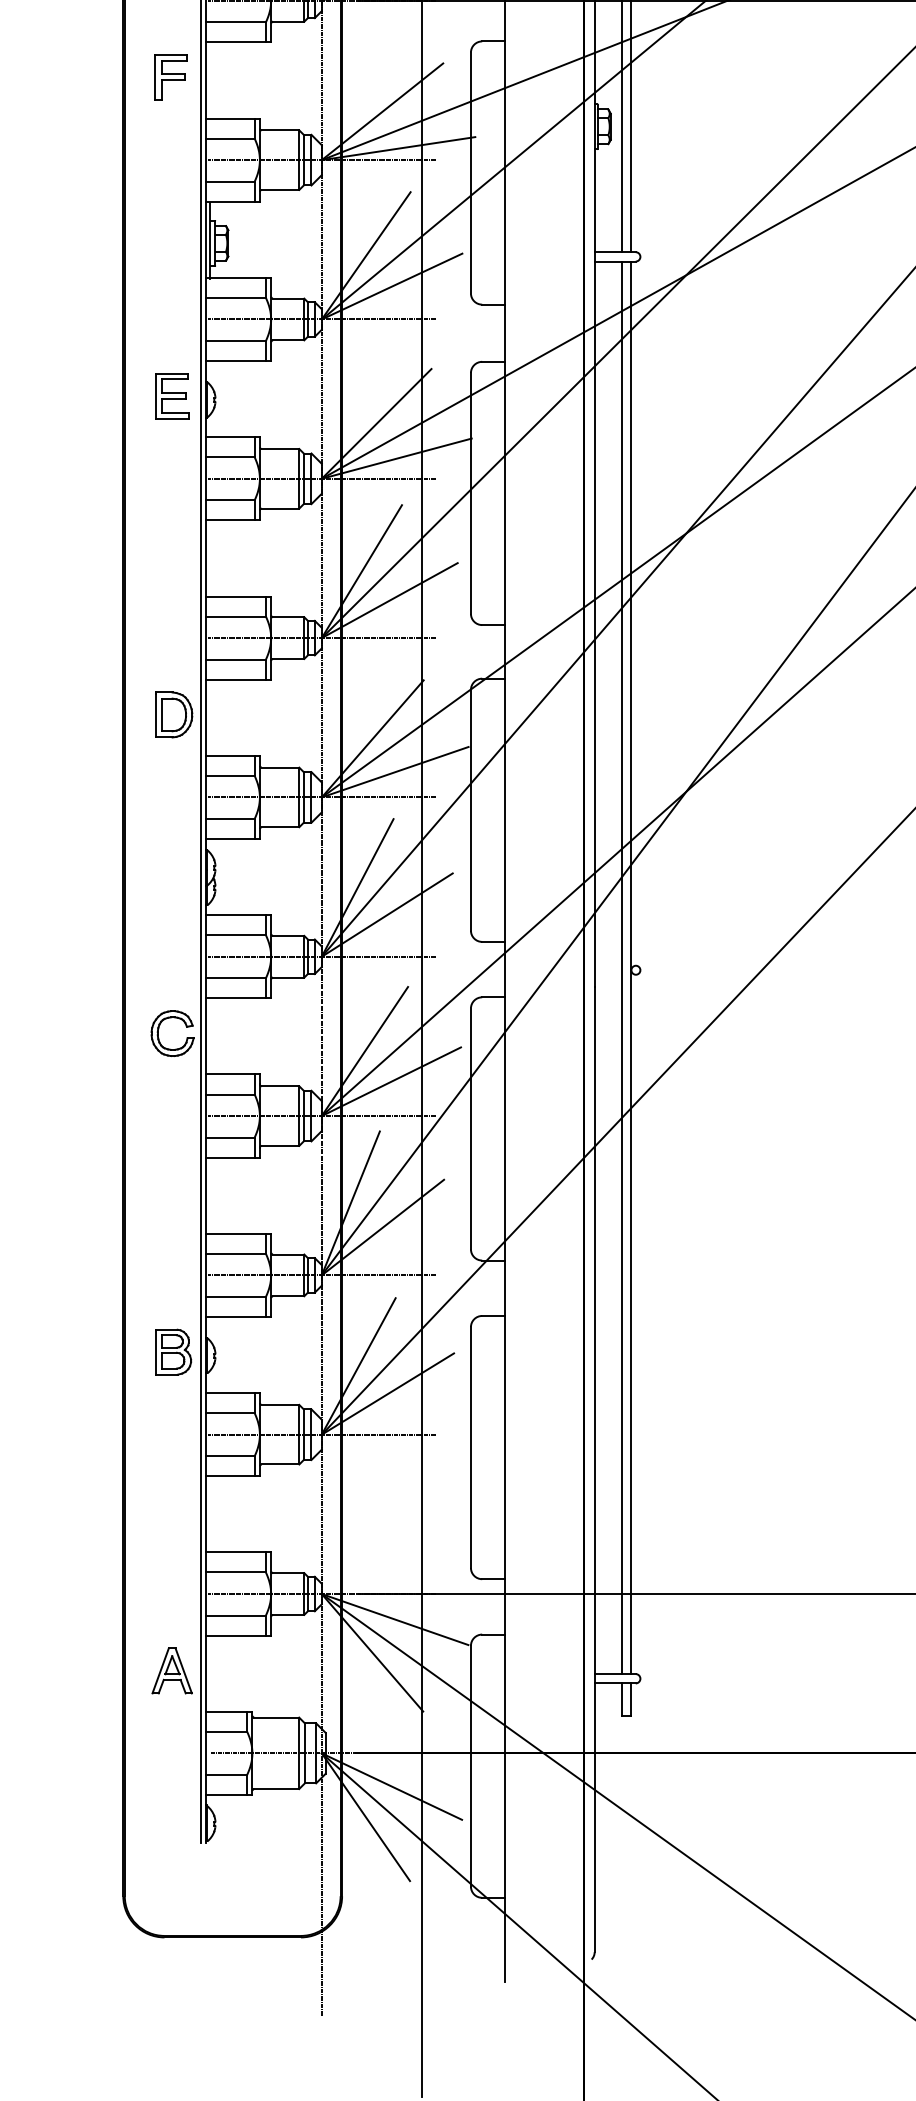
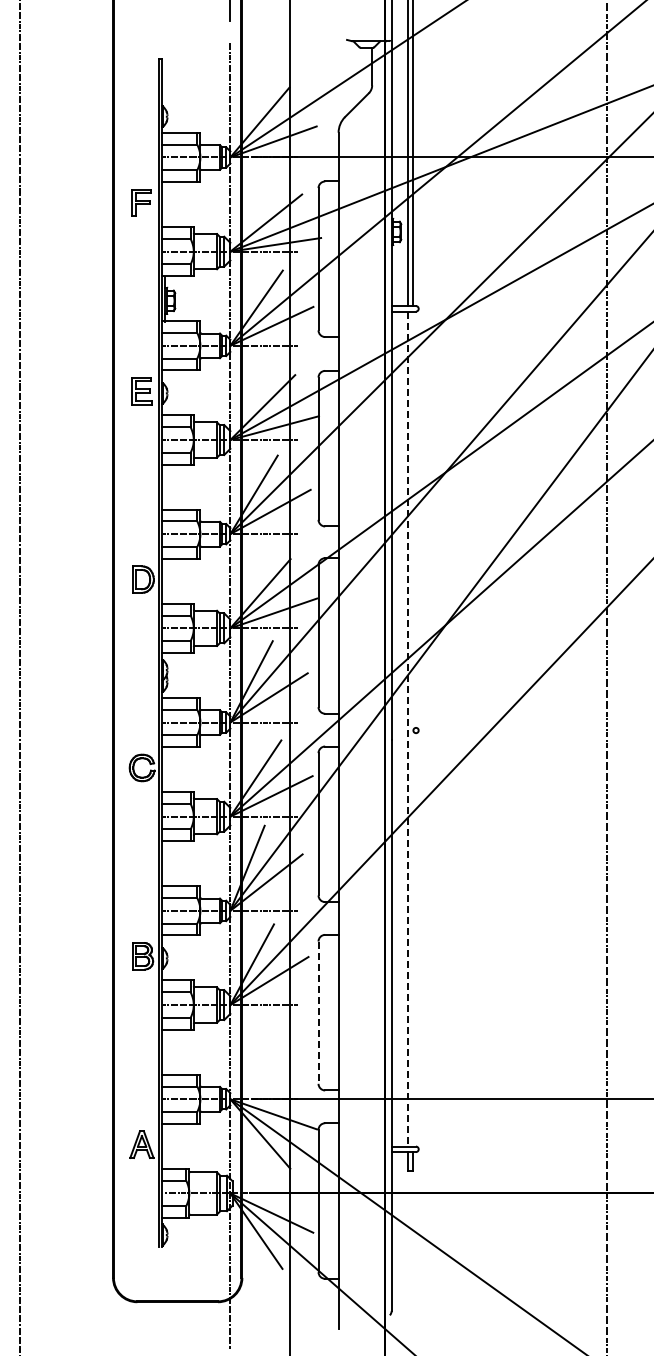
line: (631, 966) -> (413, 728), removed
line: (621, 968) -> (407, 729), solid -> dashed
line: (470, 1448) -> (318, 1013), solid -> dashed

